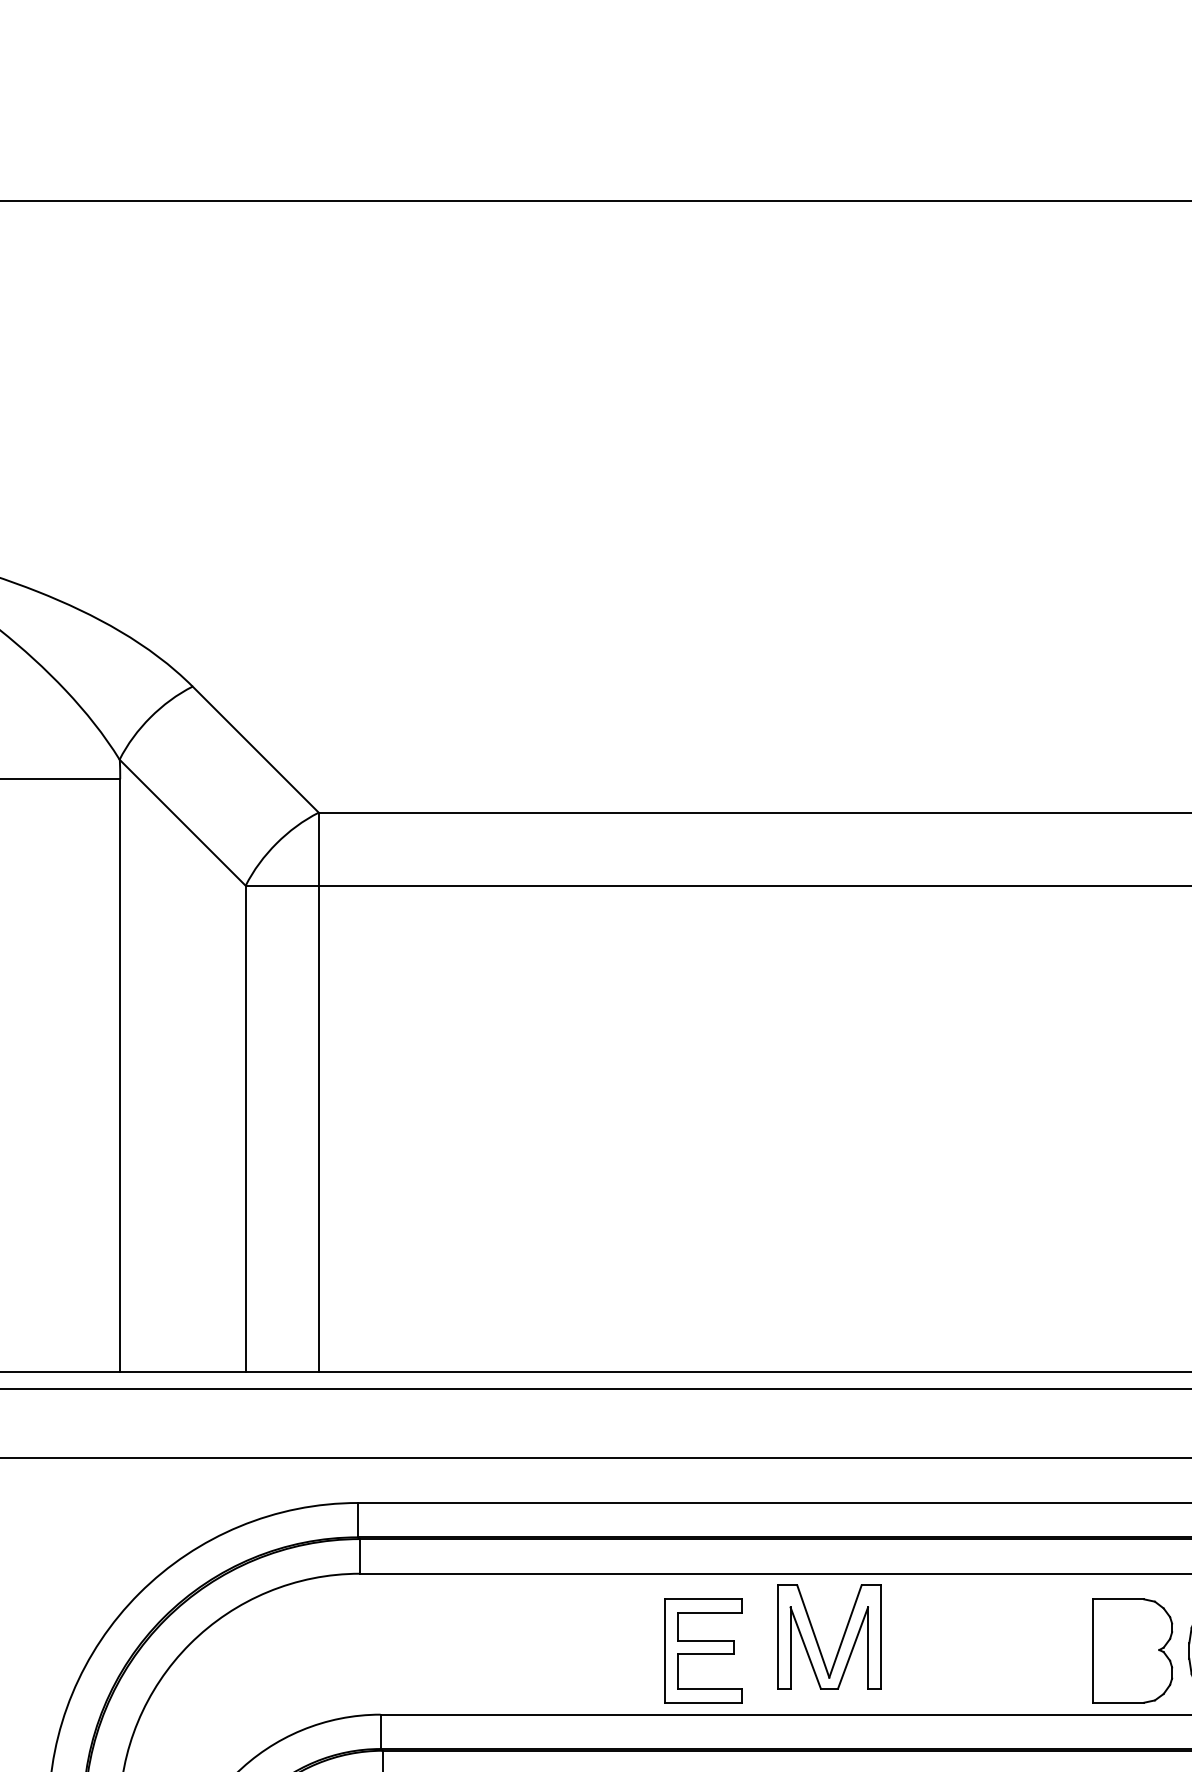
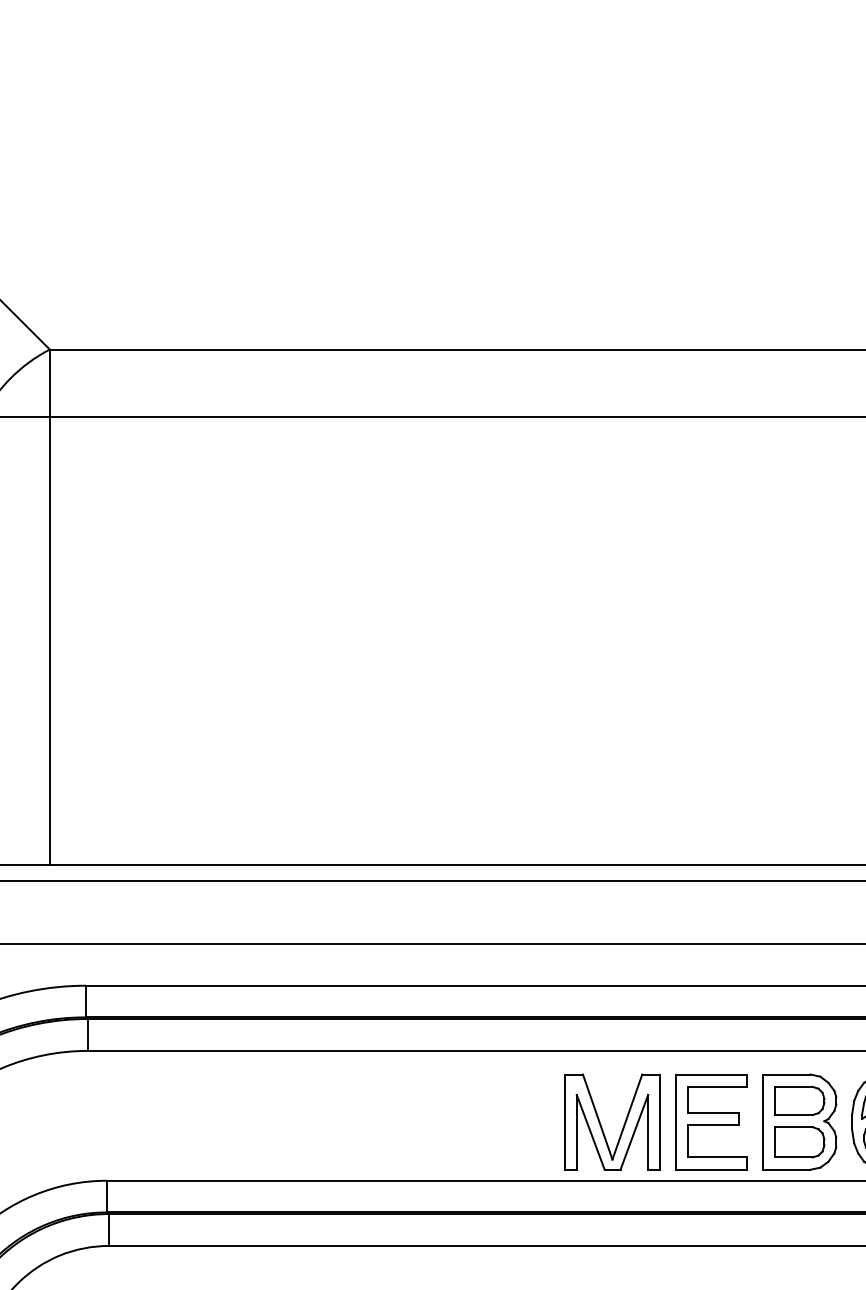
part: (1132, 1627) -> (799, 1100), added
part: (841, 1639) -> (623, 1124), moved
part: (703, 1650) -> (711, 1121), moved
part: (1132, 1672) -> (799, 1141), added

